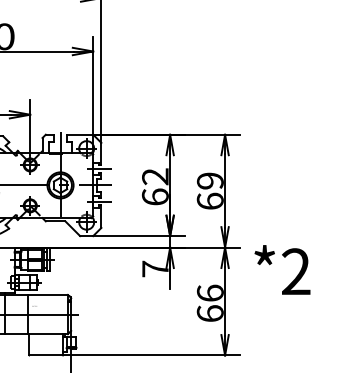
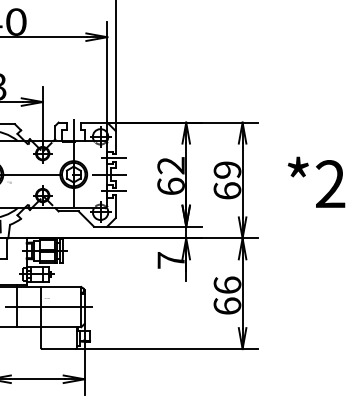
text: (282, 269) -> (316, 181), moved

